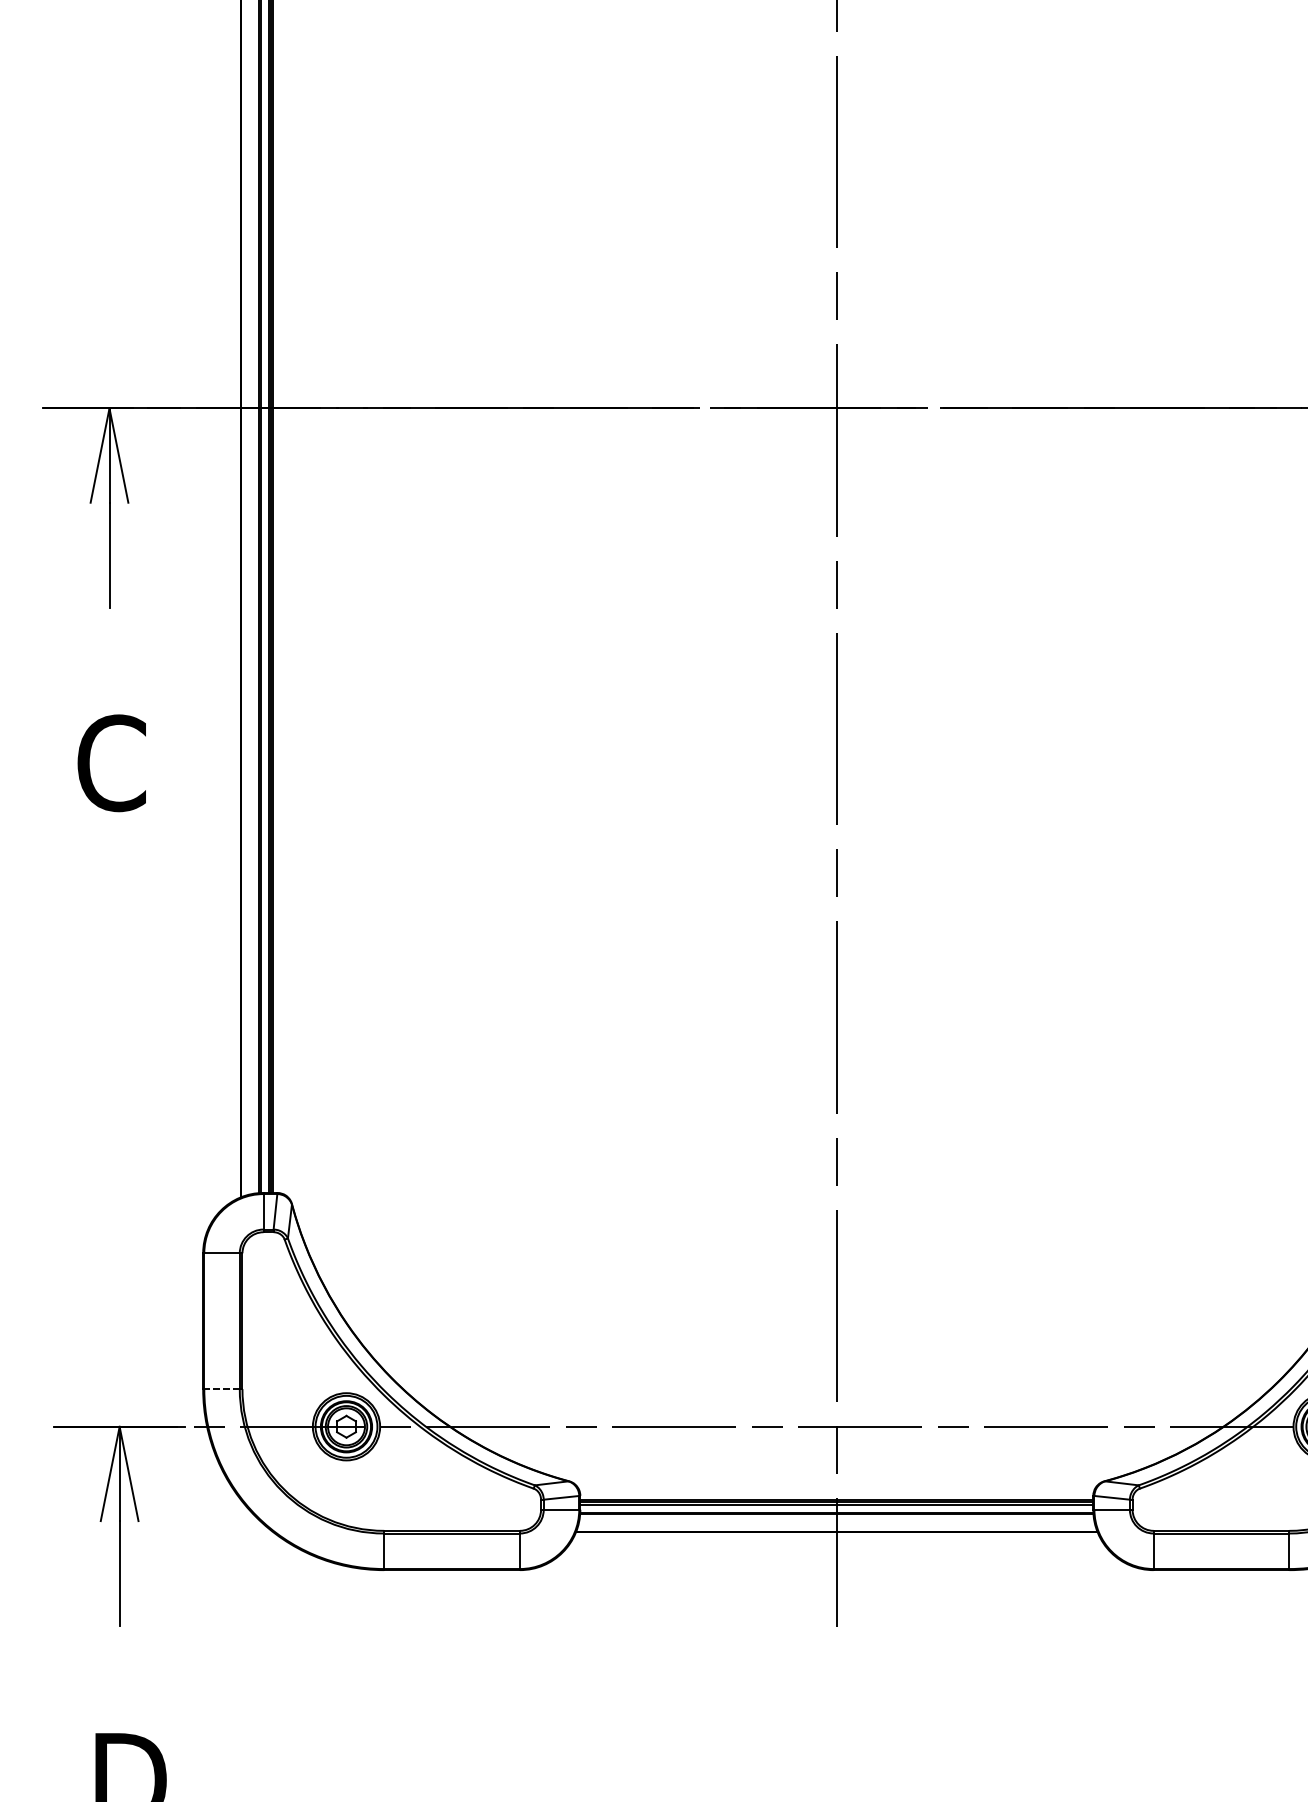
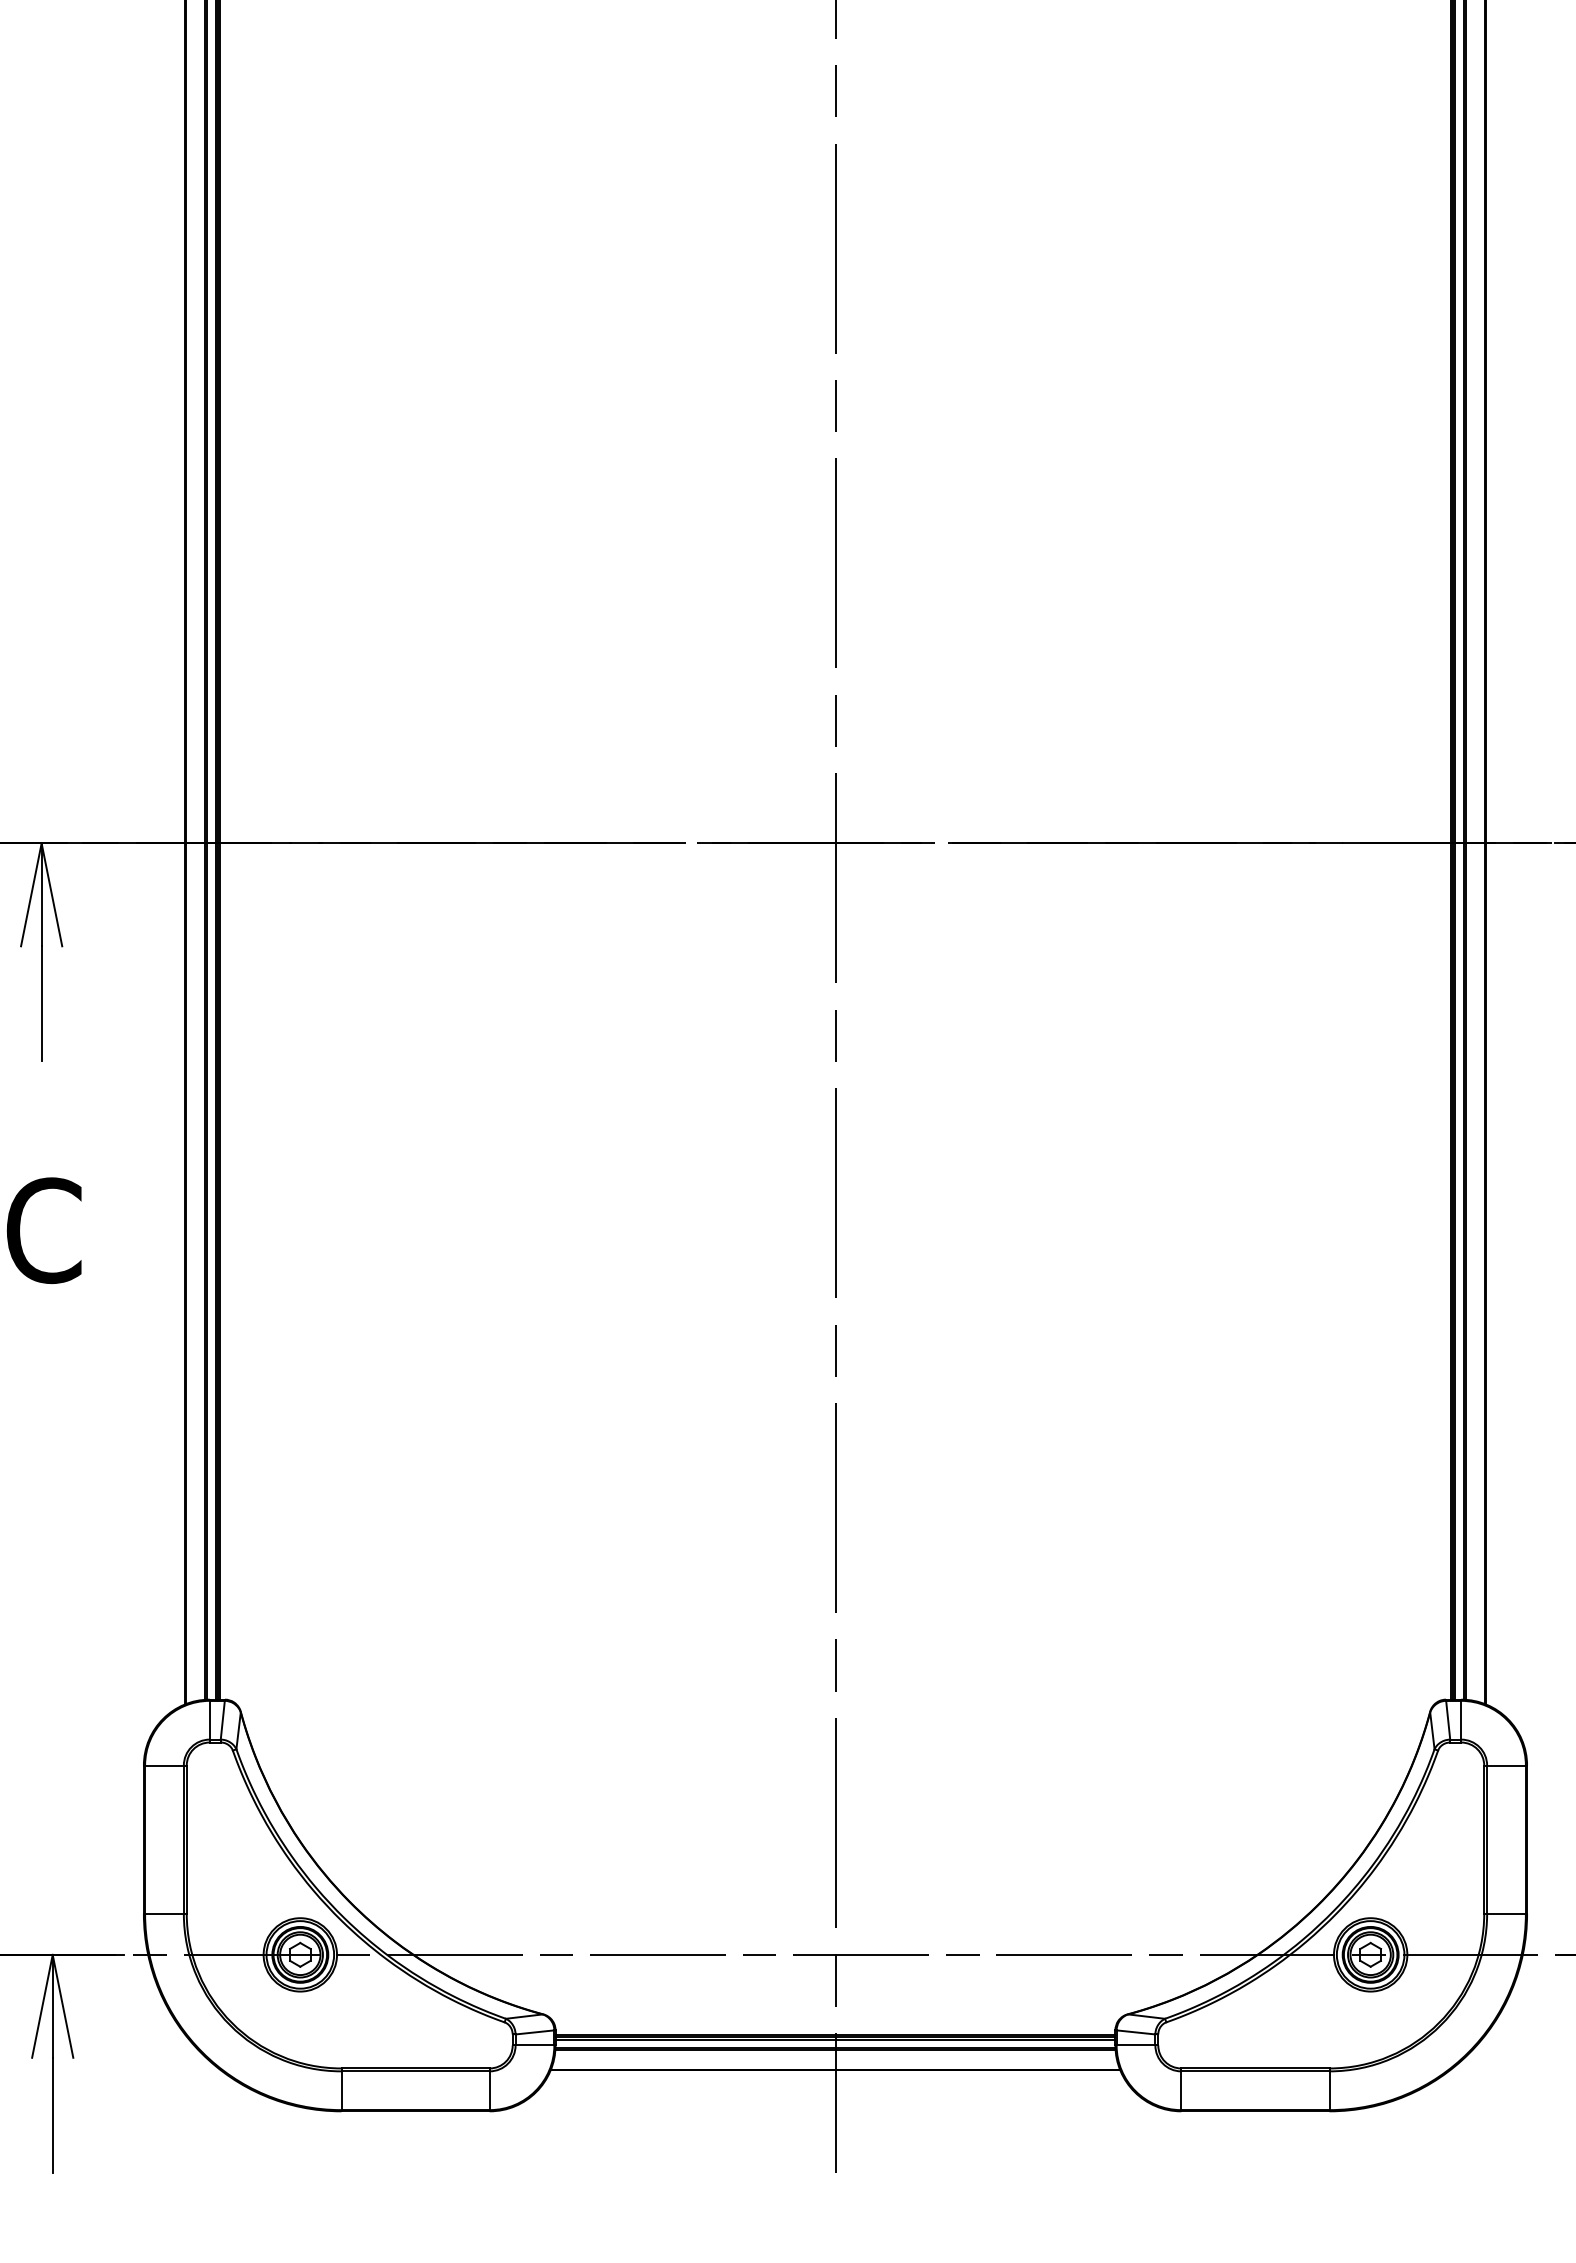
line: (221, 1388) -> (163, 1913), dashed -> solid

